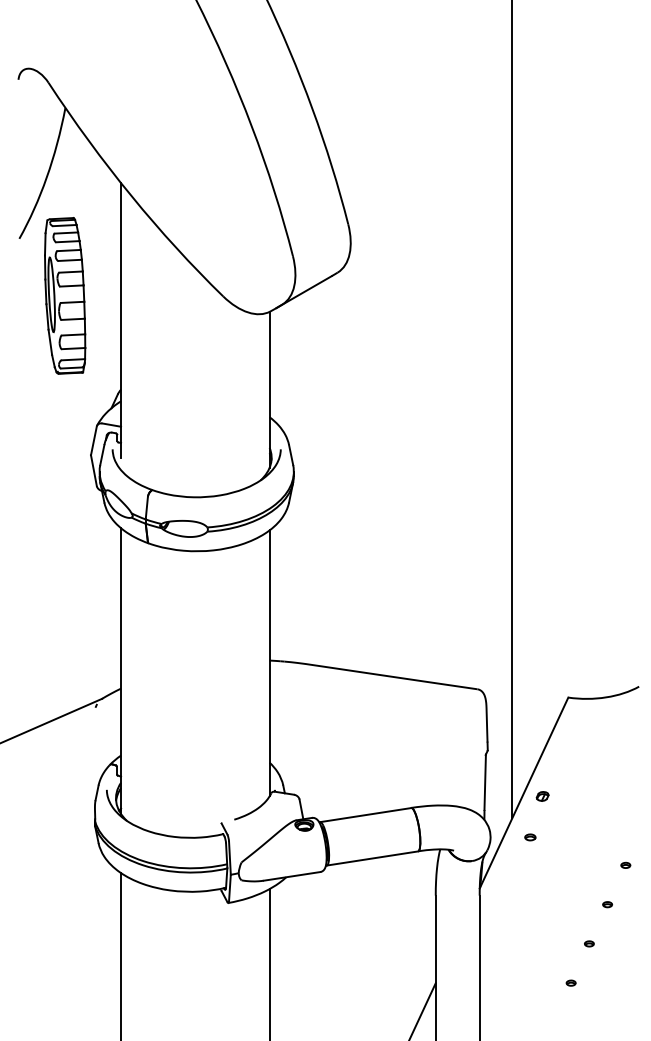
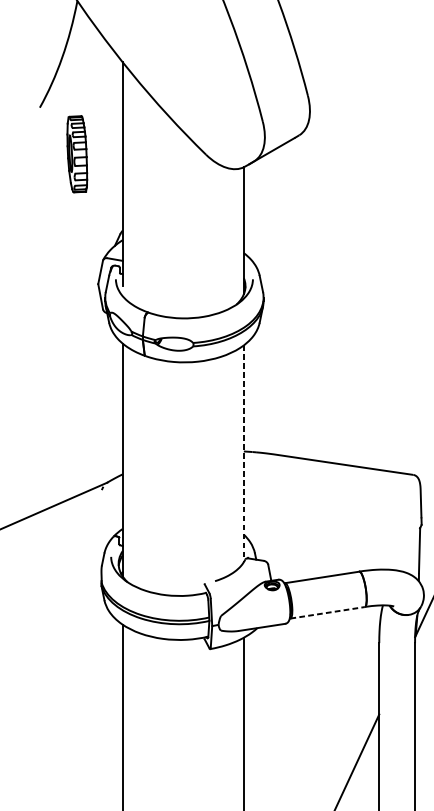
part: (65, 295) -> (77, 153), size x0.6
line: (269, 663) -> (243, 453), solid -> dashed
line: (372, 858) -> (327, 612), solid -> dashed

